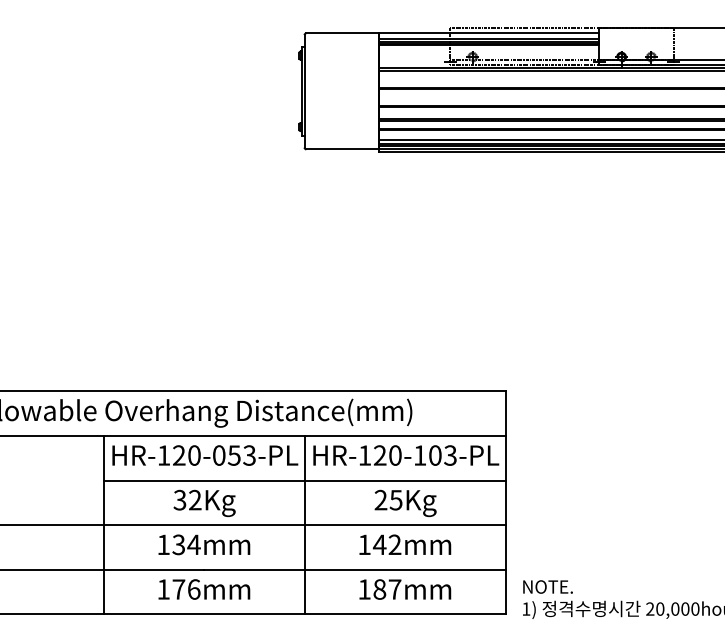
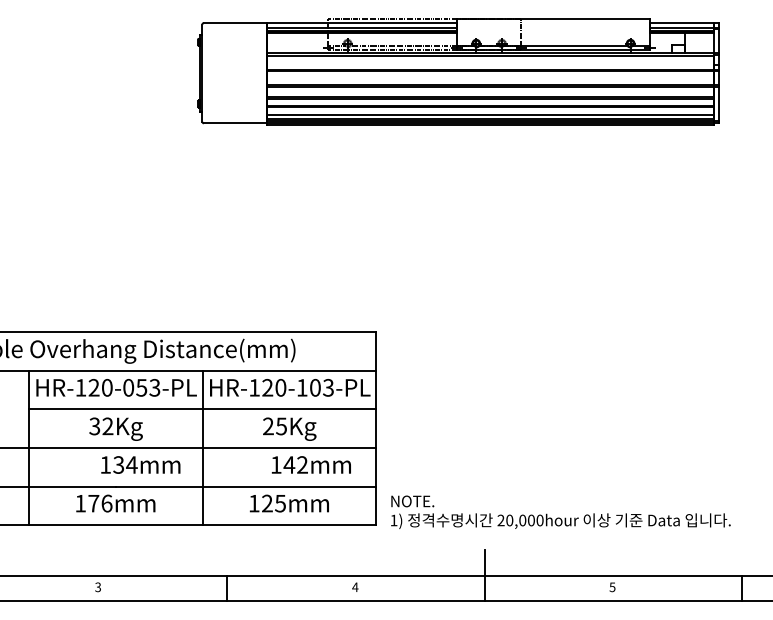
text: (203, 544) -> (140, 464), moved
text: (404, 544) -> (310, 464), moved
text: (388, 589) -> (274, 503), 187mm -> 125mm

